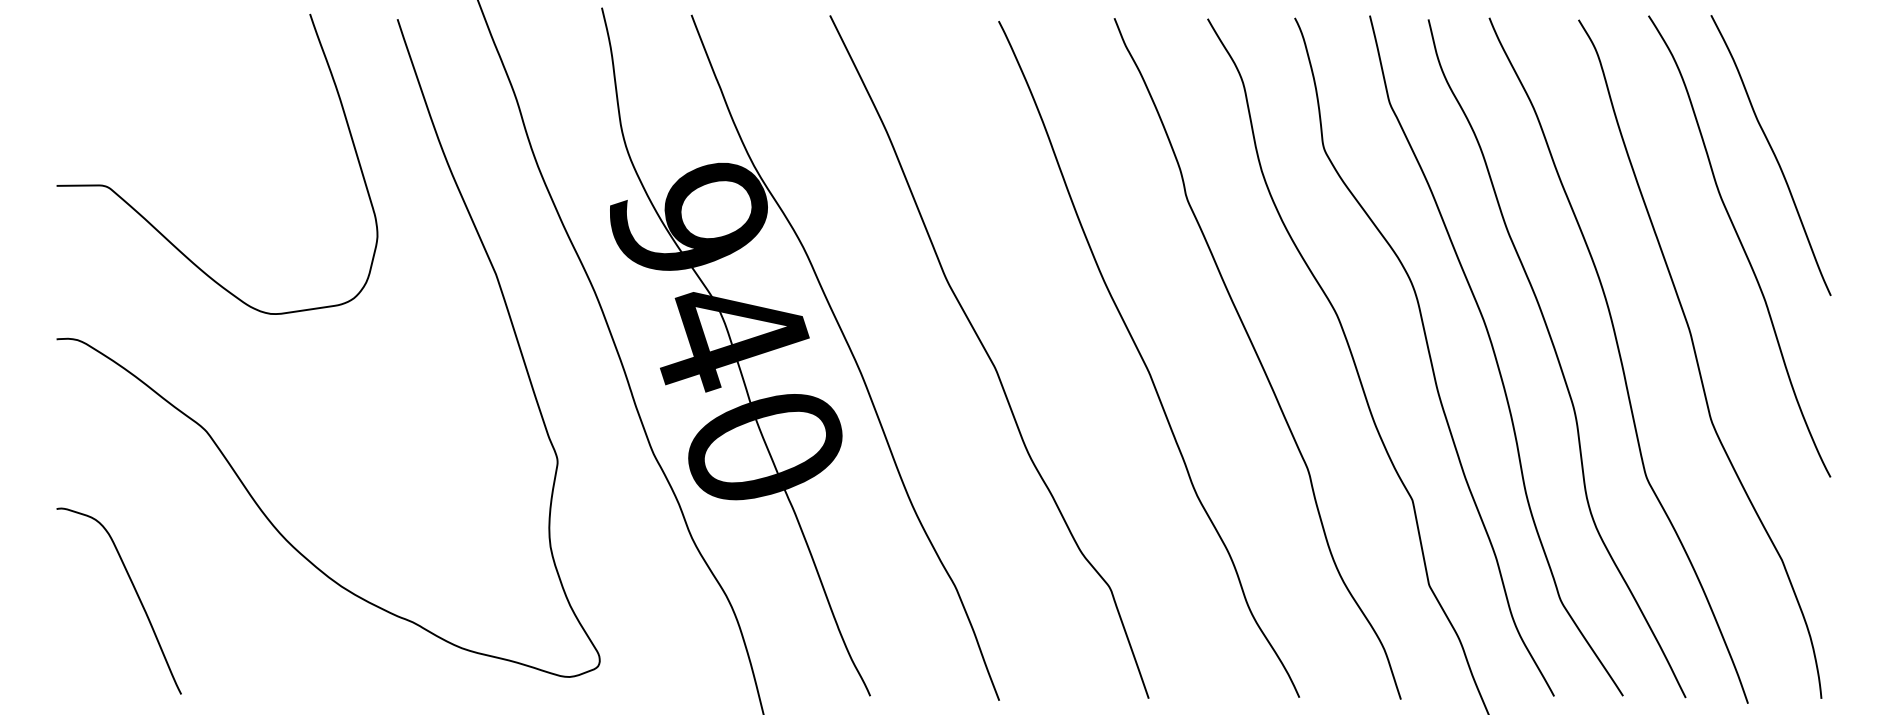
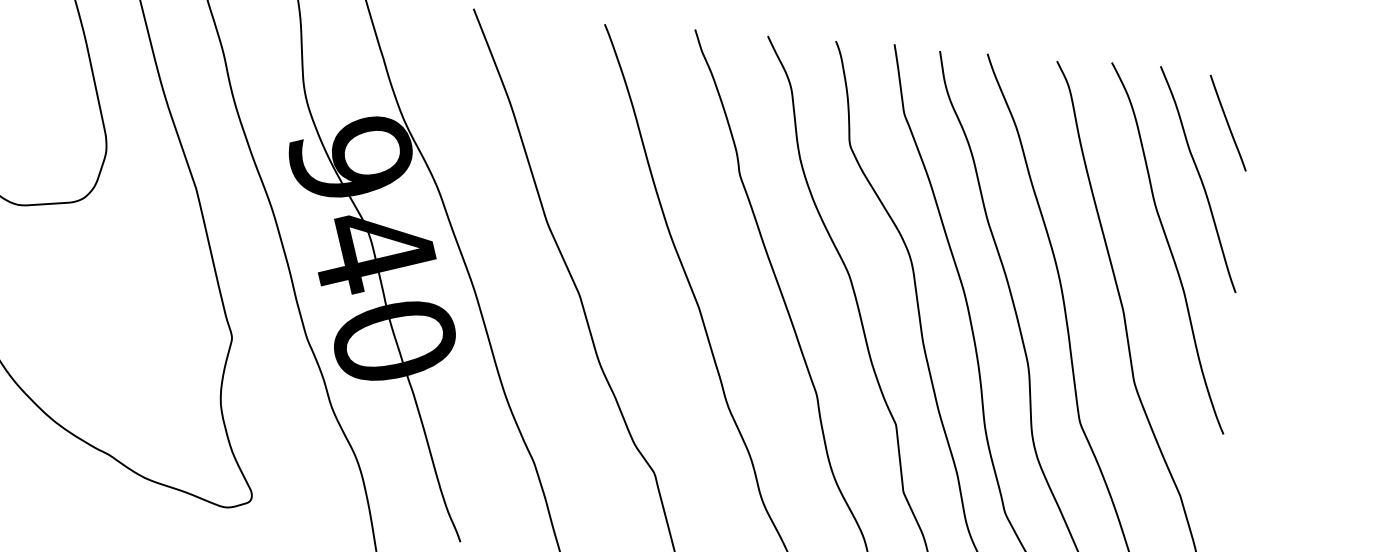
line: (1803, 80) -> (1228, 123), added

